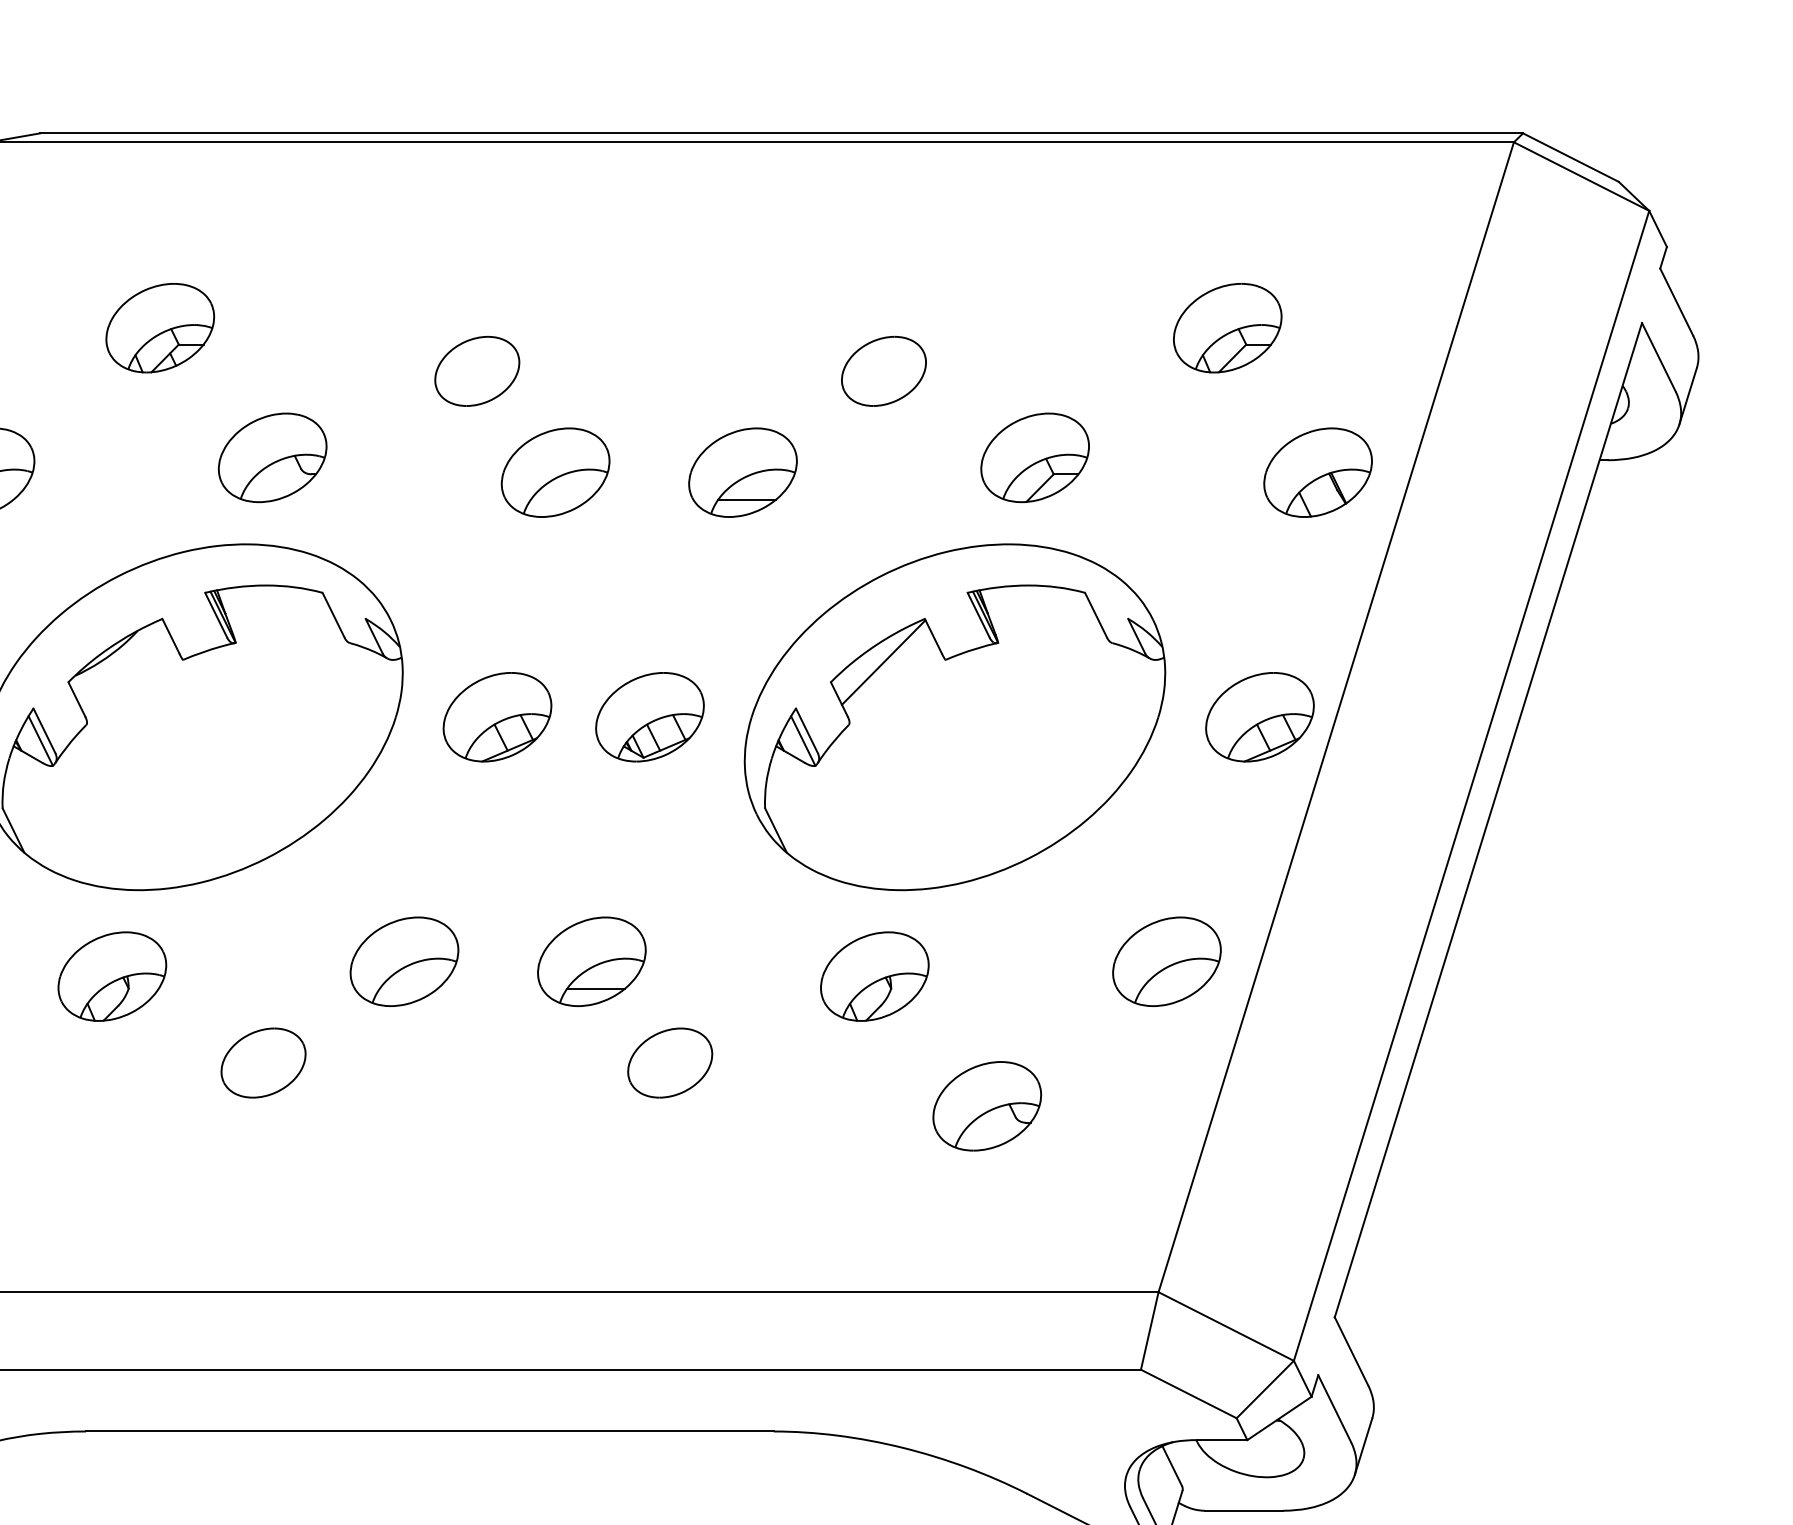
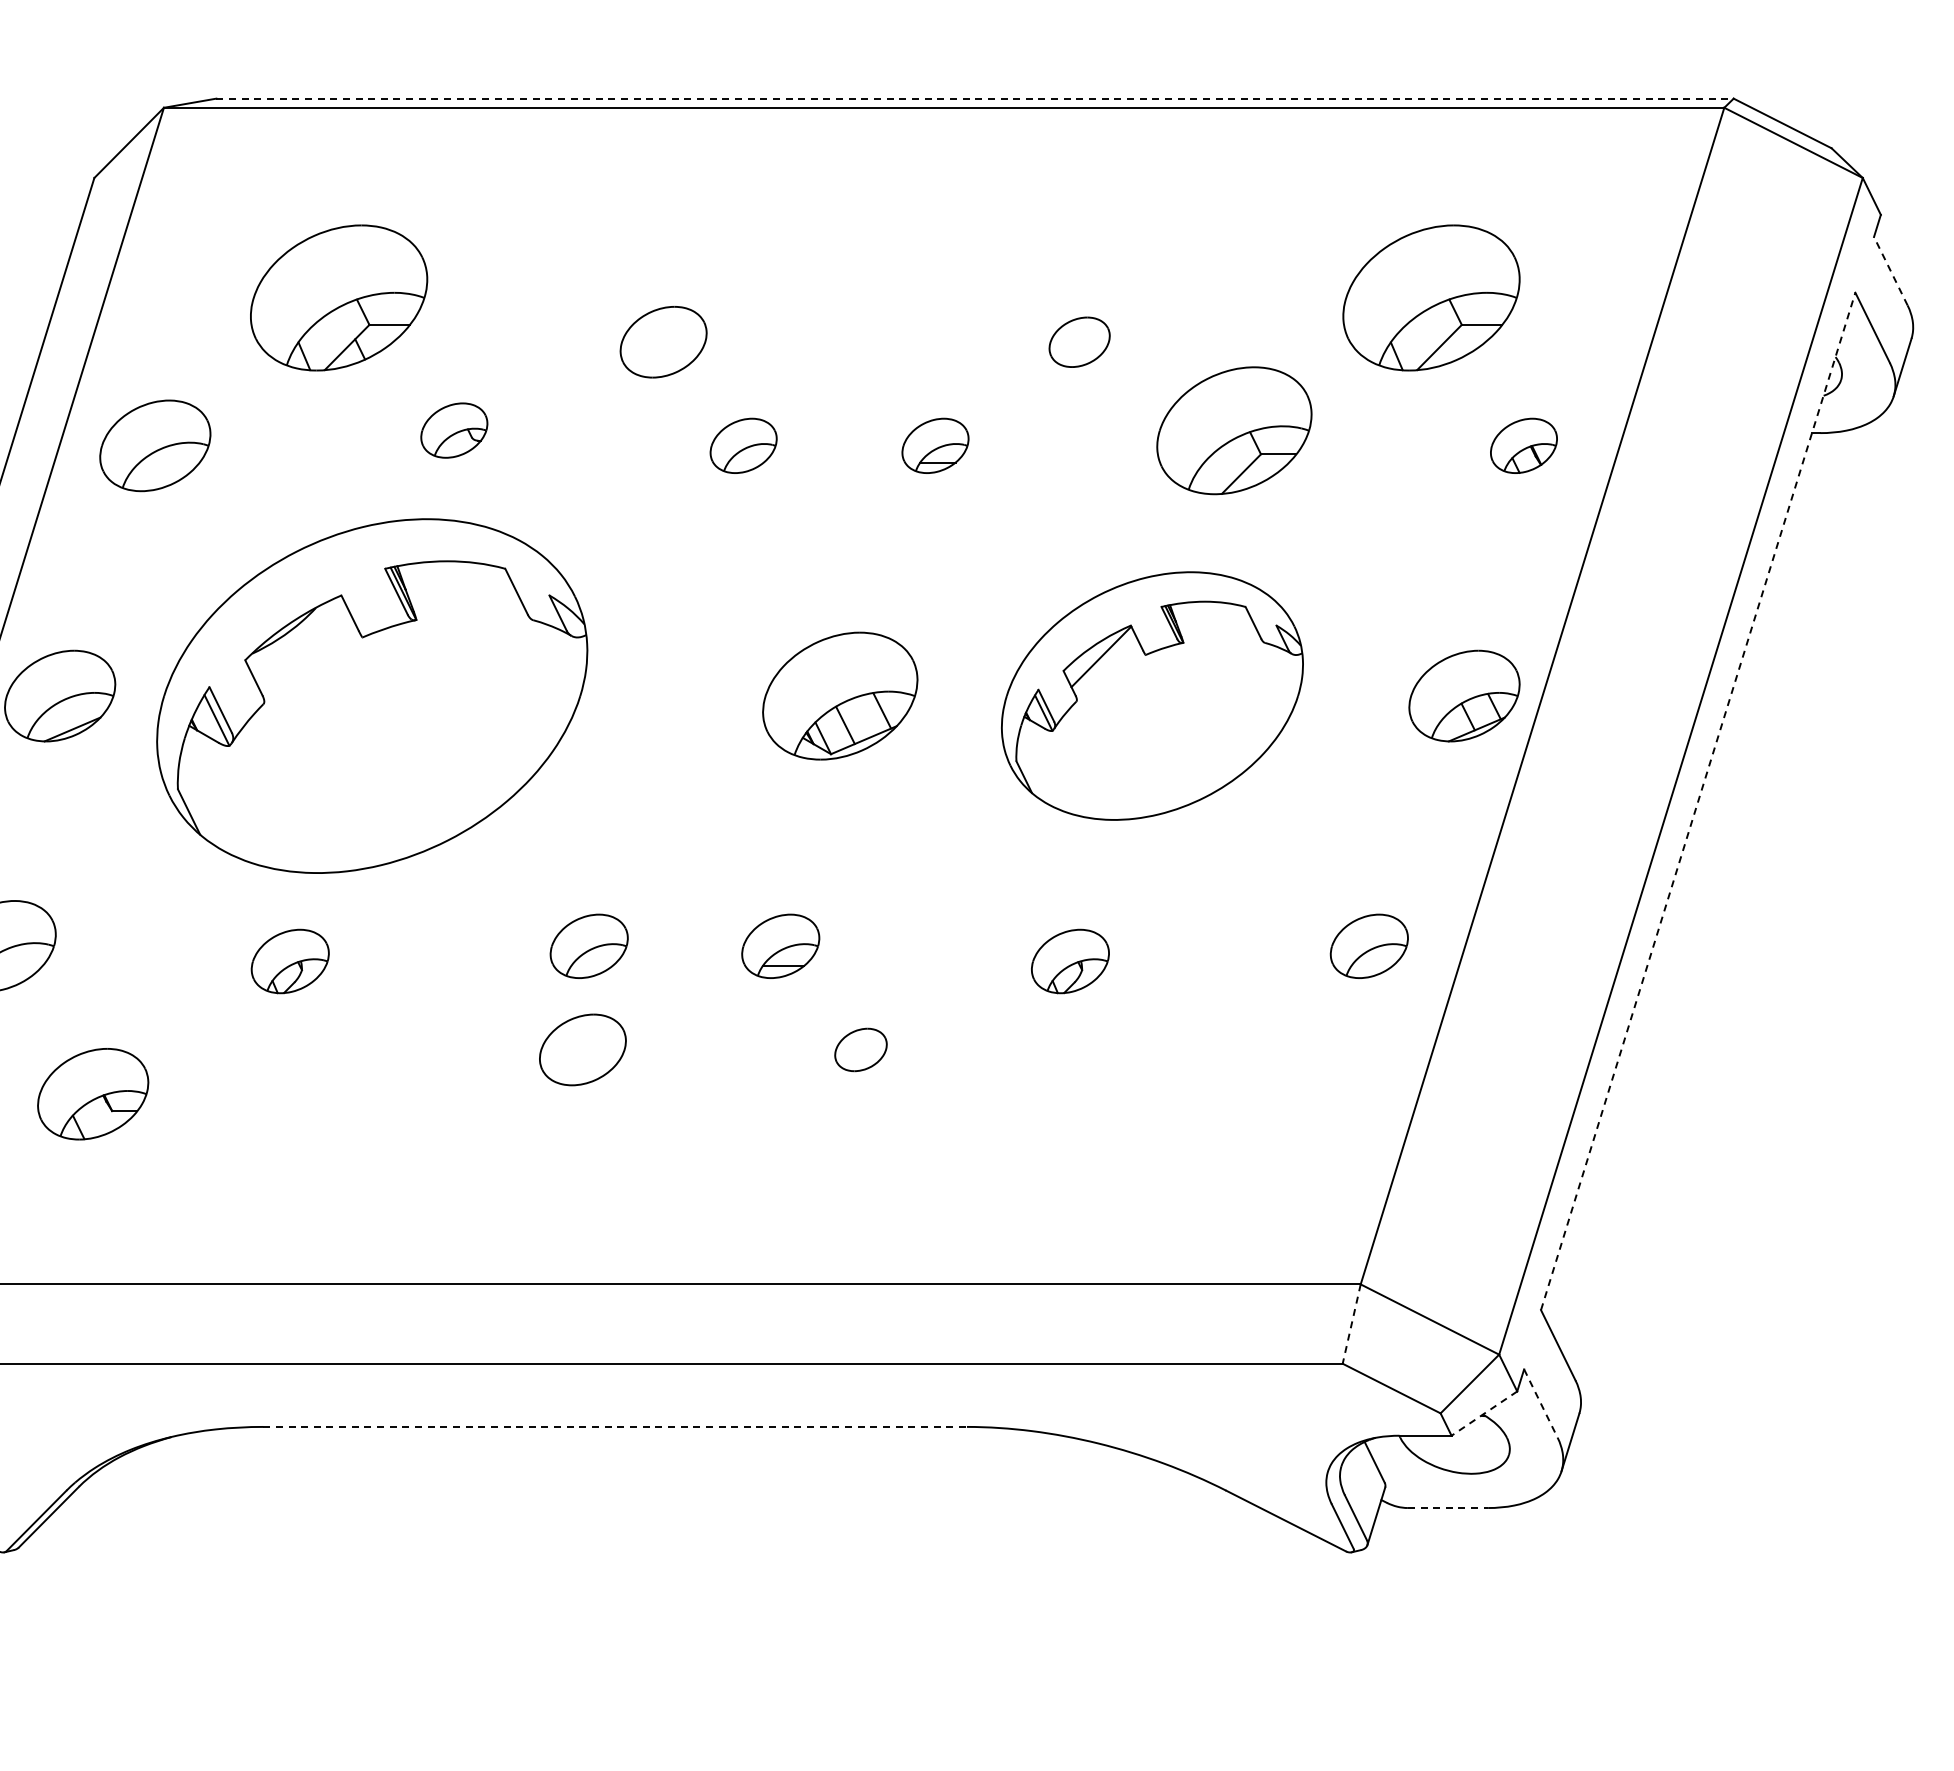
line: (782, 133) -> (975, 98), solid -> dashed
line: (1676, 301) -> (1890, 270), solid -> dashed
part: (160, 327) -> (339, 297), size x1.6
part: (1227, 327) -> (1431, 297), size x1.6
part: (883, 371) -> (1079, 342), size x0.7
part: (272, 457) -> (454, 430), size x0.6
part: (1035, 457) -> (1234, 430), size x1.4
part: (555, 472) -> (743, 445), size x0.6
part: (743, 472) -> (935, 445), size x0.6
part: (1317, 472) -> (1523, 445), size x0.6
part: (497, 716) -> (684, 695), removed
part: (650, 716) -> (840, 695), size x1.4
part: (955, 716) -> (1152, 695), size x0.7
line: (1488, 819) -> (1698, 800), solid -> dashed
part: (404, 961) -> (589, 946), size x0.7
part: (591, 961) -> (780, 946), size x0.7
part: (1167, 961) -> (1369, 946), size x0.7
part: (112, 976) -> (290, 961), size x0.7
part: (874, 976) -> (1070, 961), size x0.7
part: (263, 1062) -> (582, 1049), moved
part: (669, 1062) -> (860, 1049), size x0.6
part: (987, 1106) -> (1185, 1094), removed
line: (1149, 1331) -> (1351, 1324), solid -> dashed
line: (1335, 1409) -> (1541, 1404), solid -> dashed
line: (1279, 1418) -> (1484, 1413), solid -> dashed
line: (430, 1431) -> (615, 1426), solid -> dashed
line: (1244, 1511) -> (1448, 1508), solid -> dashed

